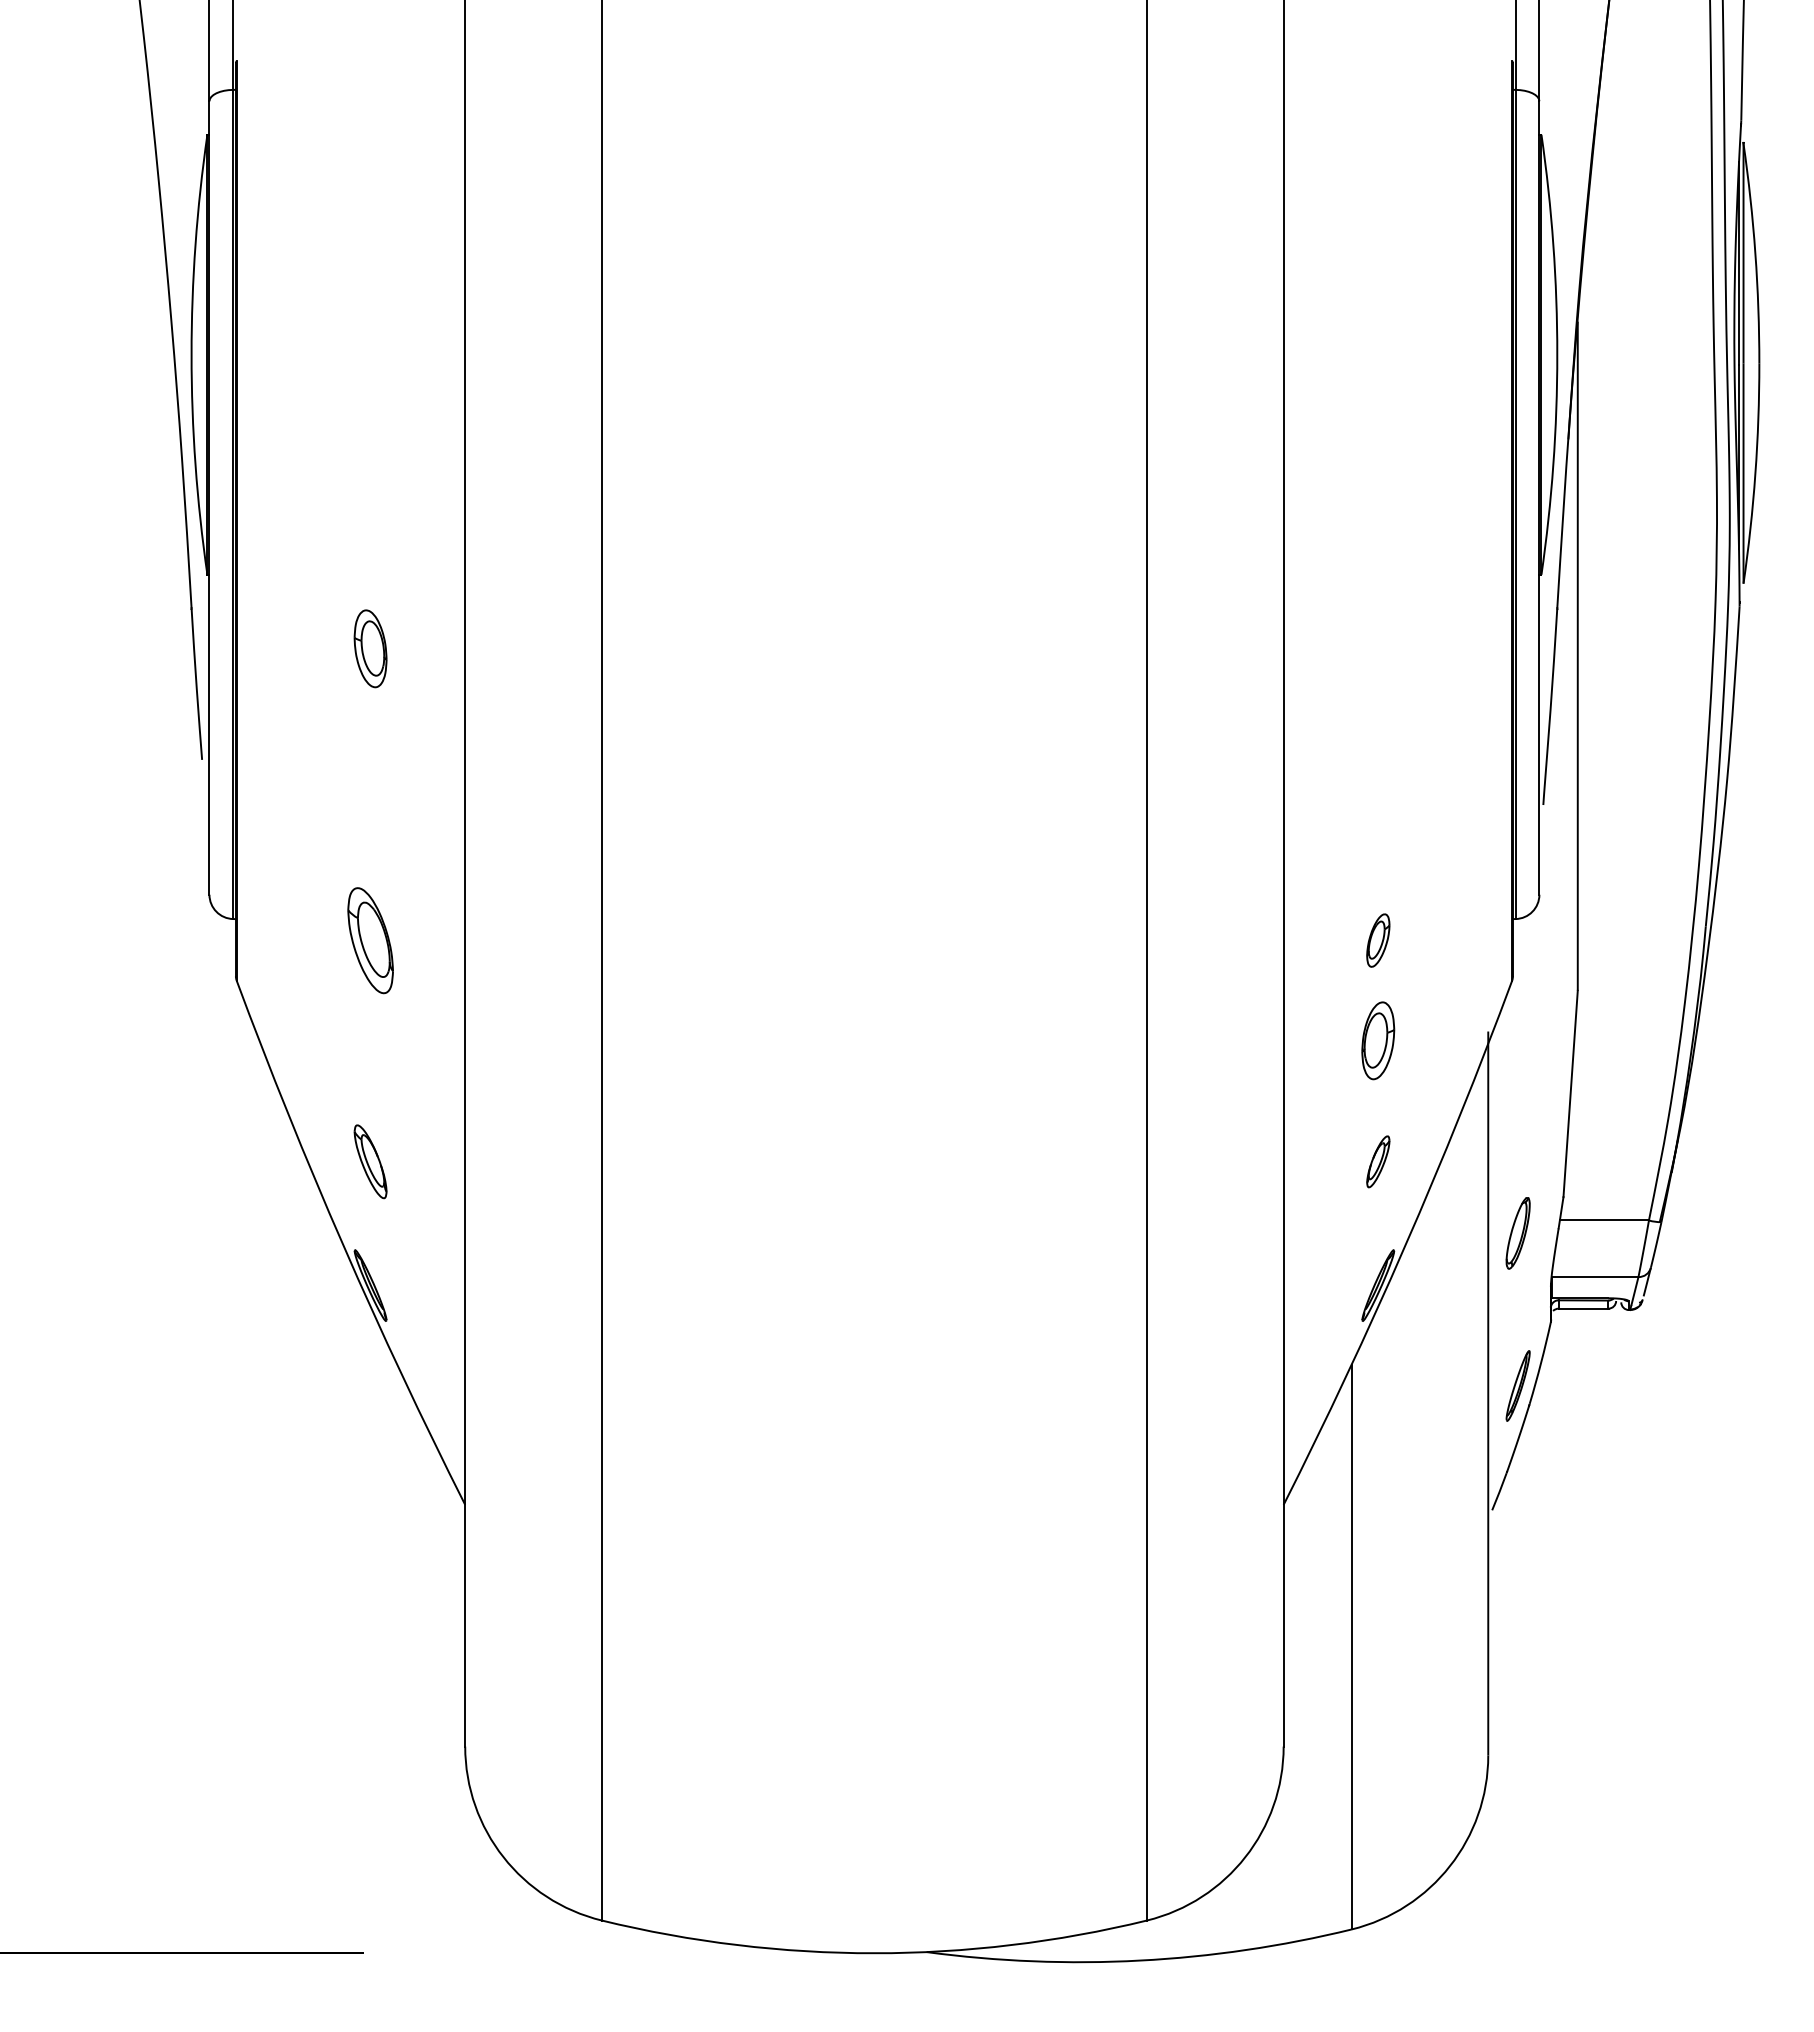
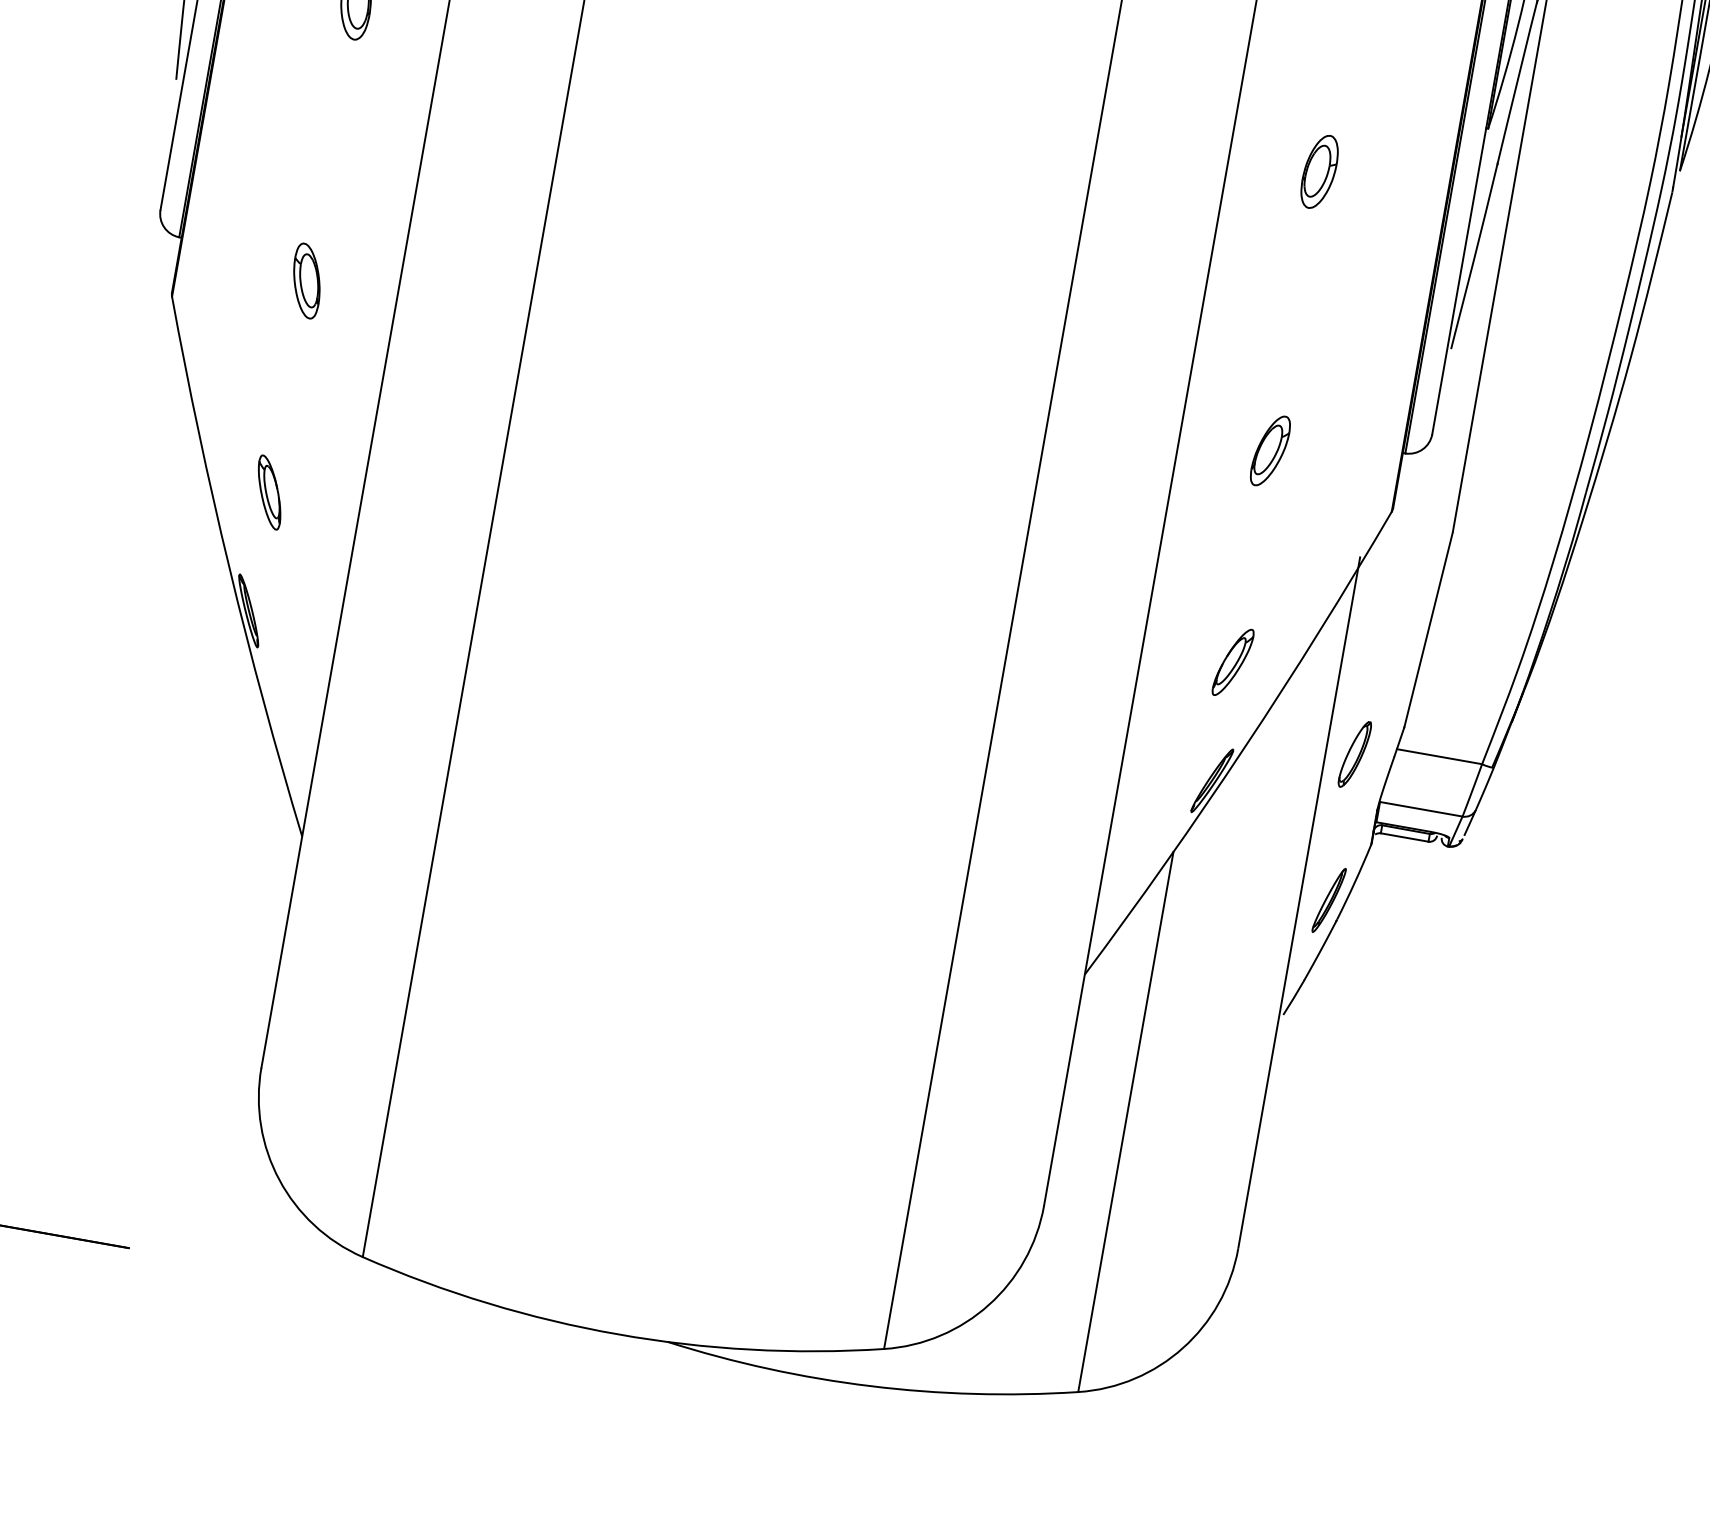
part: (370, 940) -> (306, 280), size x0.71
part: (1378, 940) -> (1270, 450), size x1.43
part: (1378, 1040) -> (1319, 171), moved
part: (1378, 1161) -> (1233, 662), size x1.43

